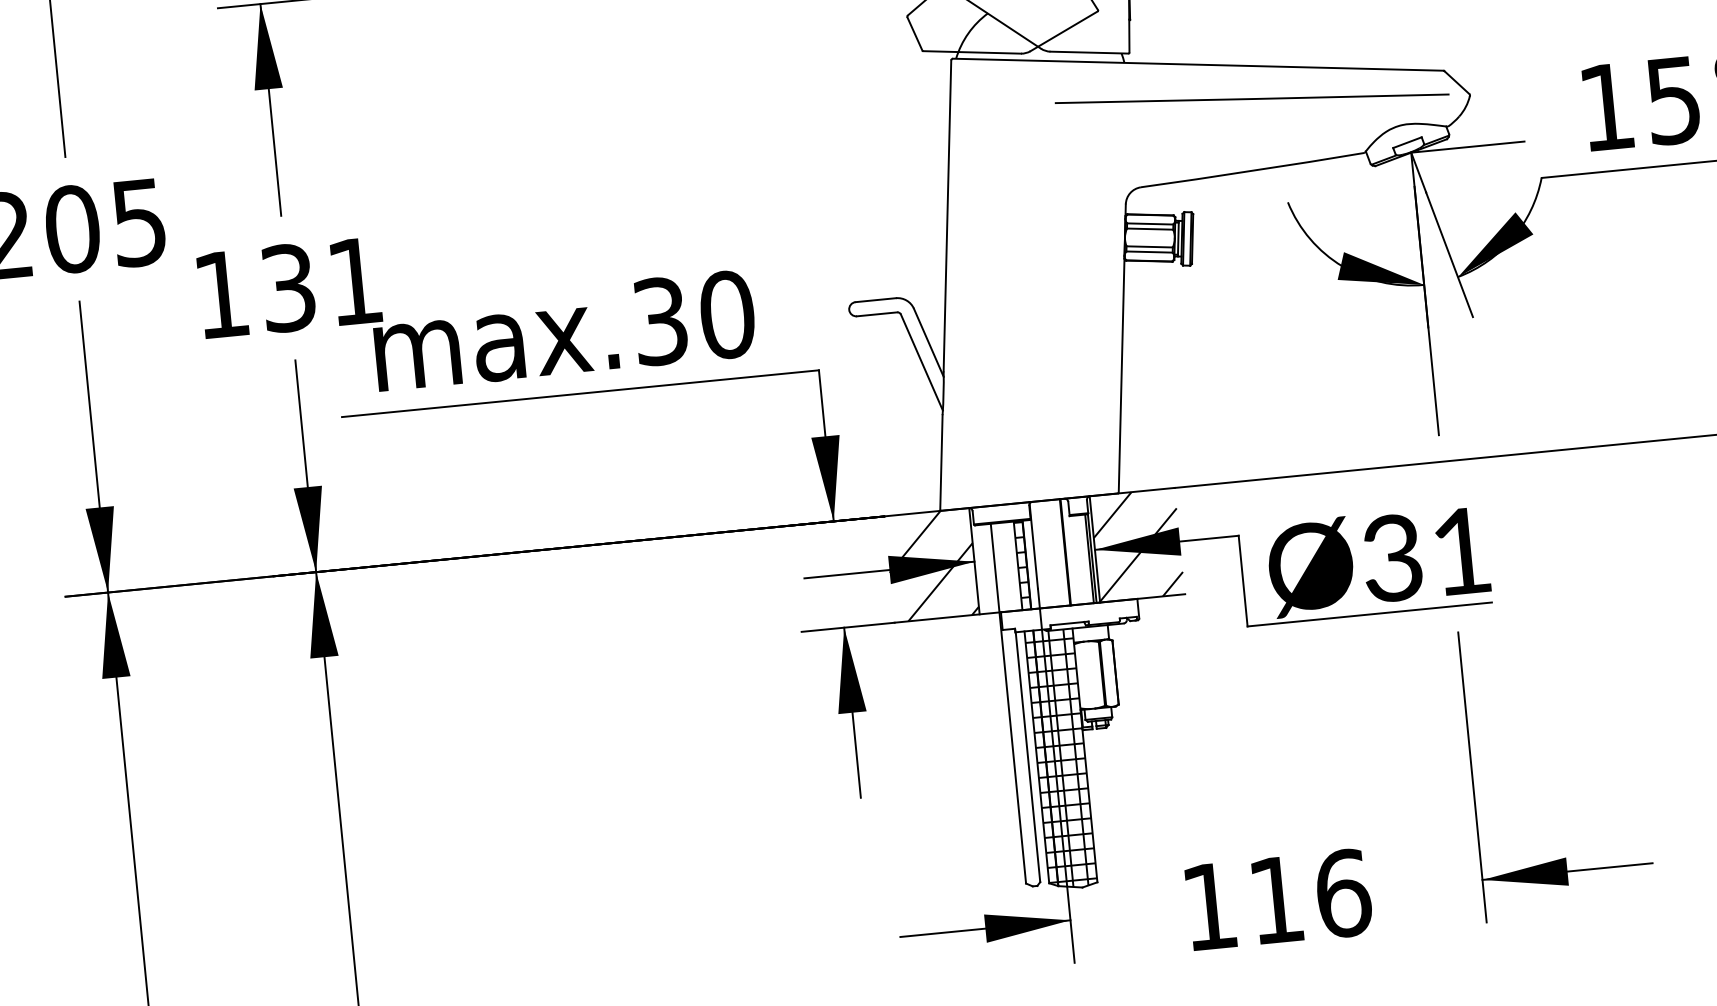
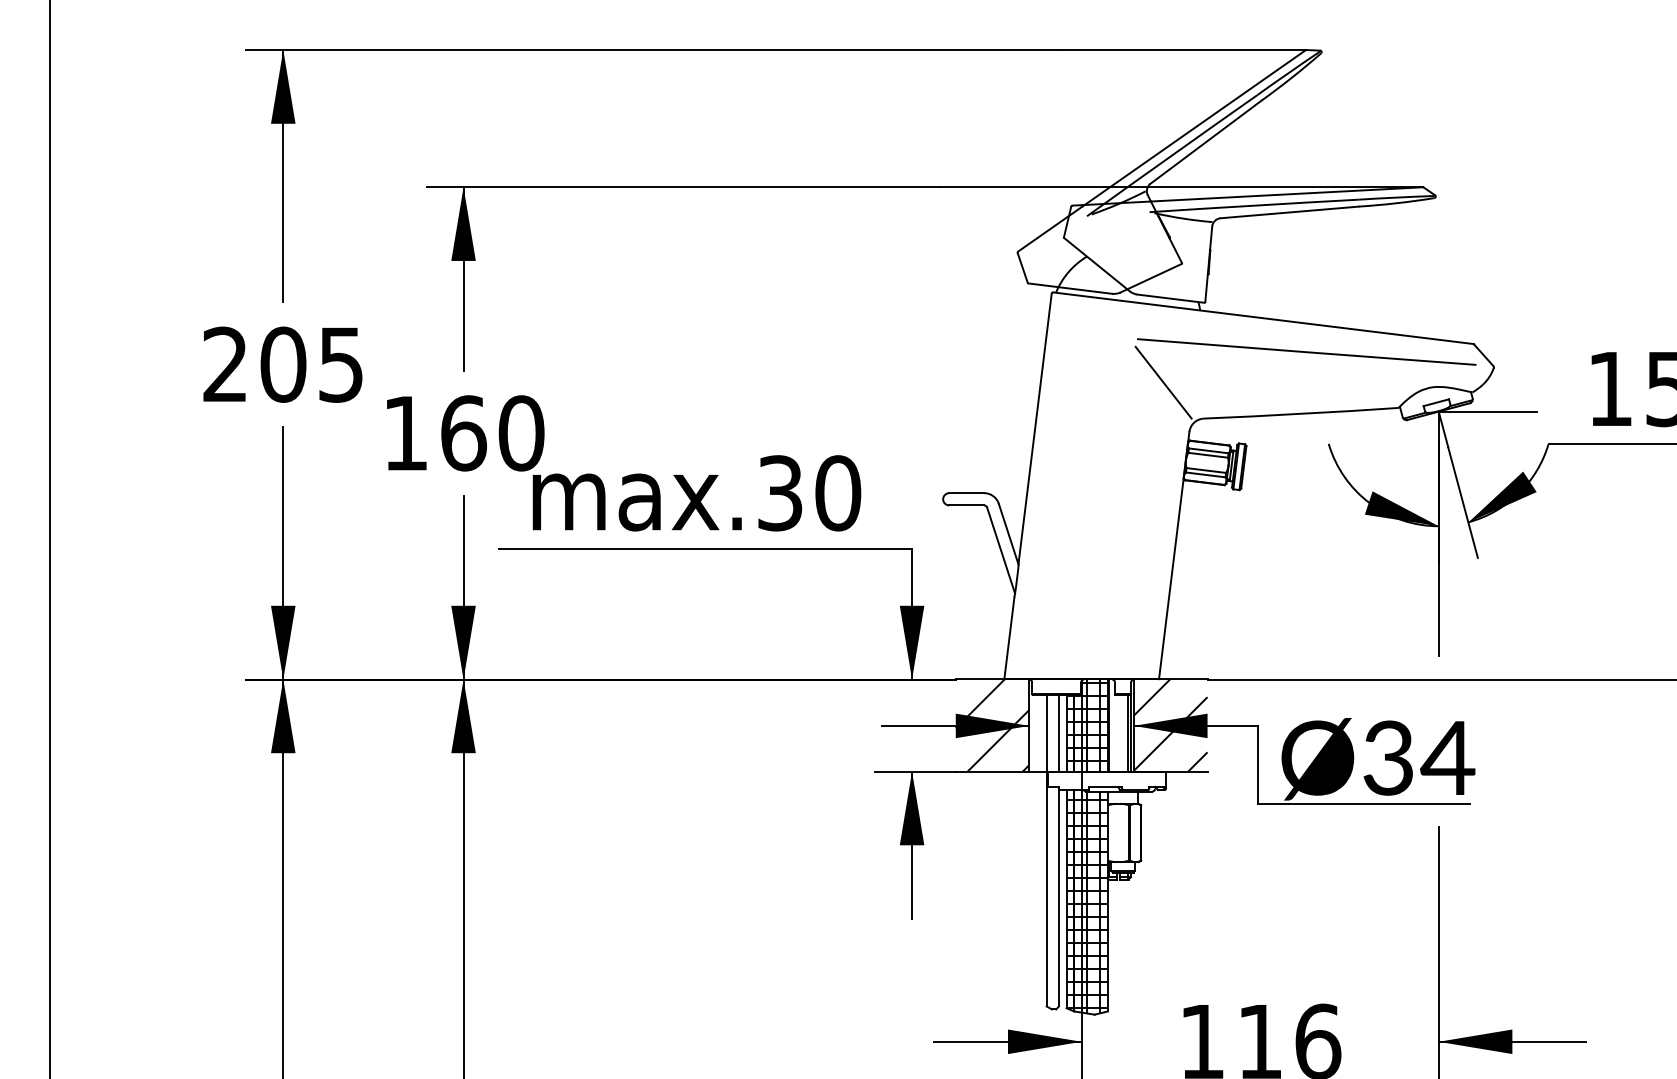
line: (1090, 150) -> (1163, 382), added
text: (321, 284) -> (492, 433), 131 -> 160
text: (1460, 550) -> (1447, 757), Ø31 -> Ø34
hatch: (1044, 554) -> (1090, 725), added
line: (1008, 565) -> (1058, 732), added

